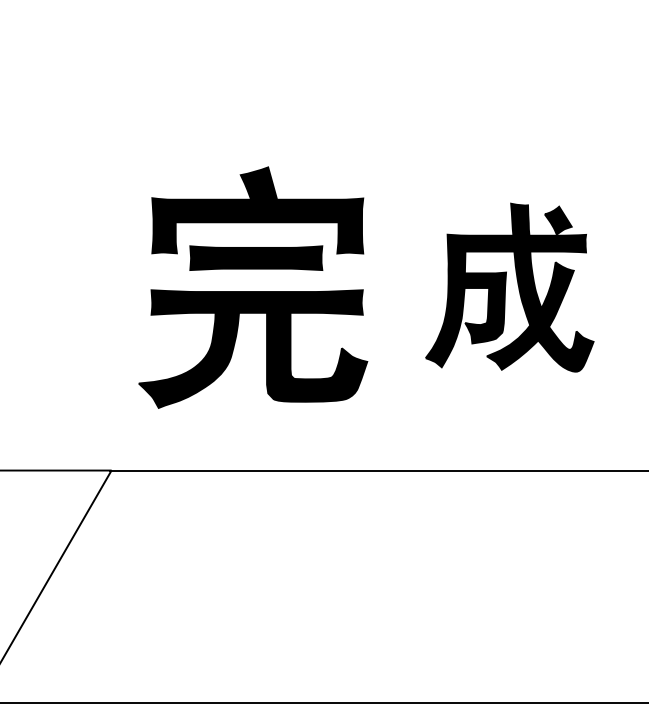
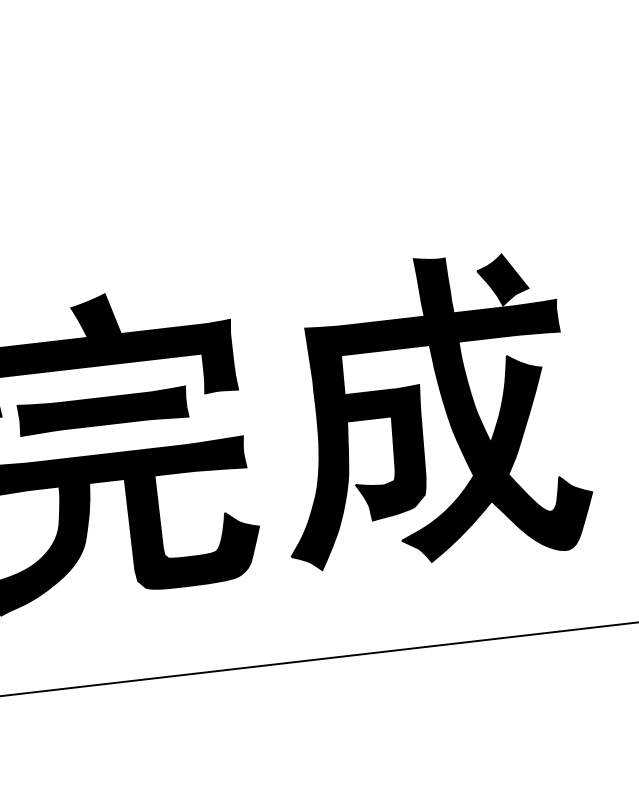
part: (509, 287) -> (428, 411), size x1.43

